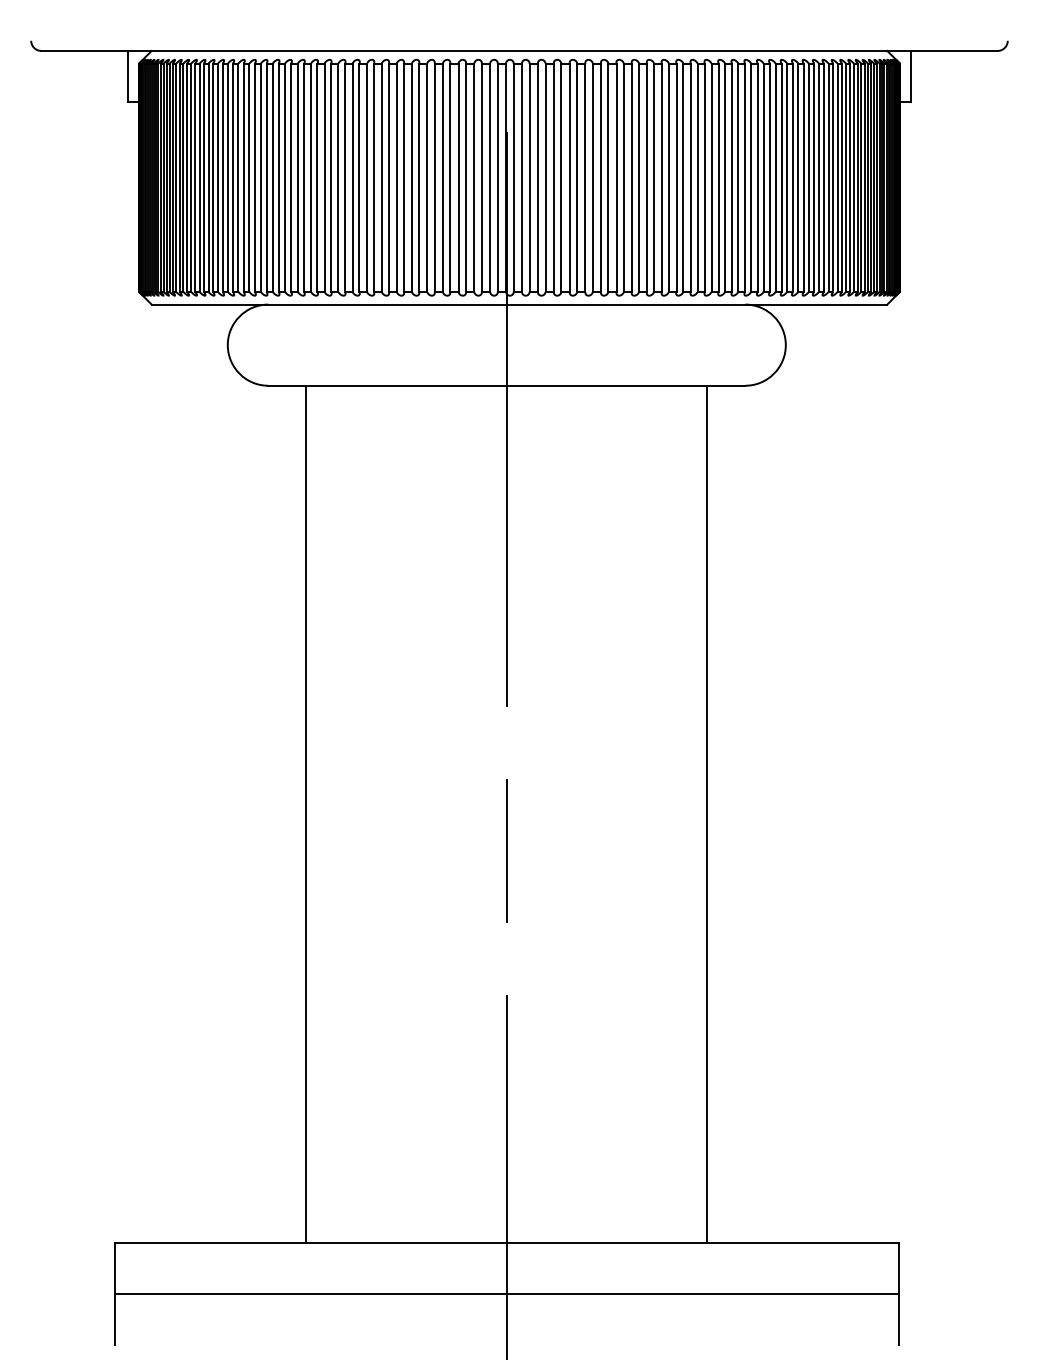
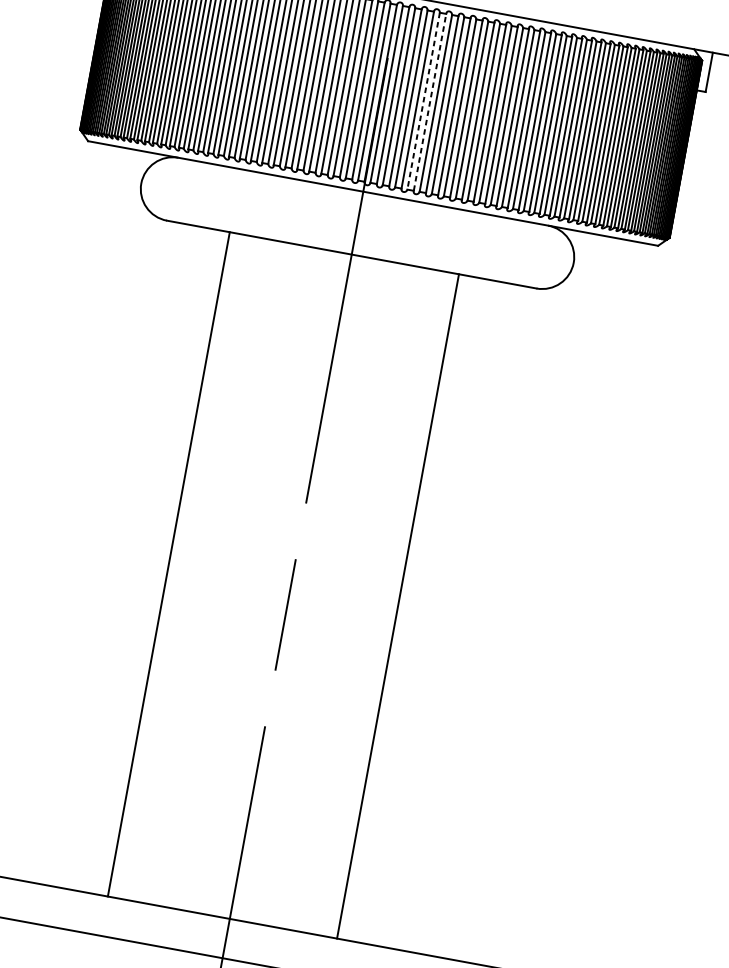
line: (569, 177) -> (429, 102), solid -> dashed
line: (561, 178) -> (423, 101), solid -> dashed
line: (306, 814) -> (168, 564), moved
line: (707, 814) -> (398, 606), moved

